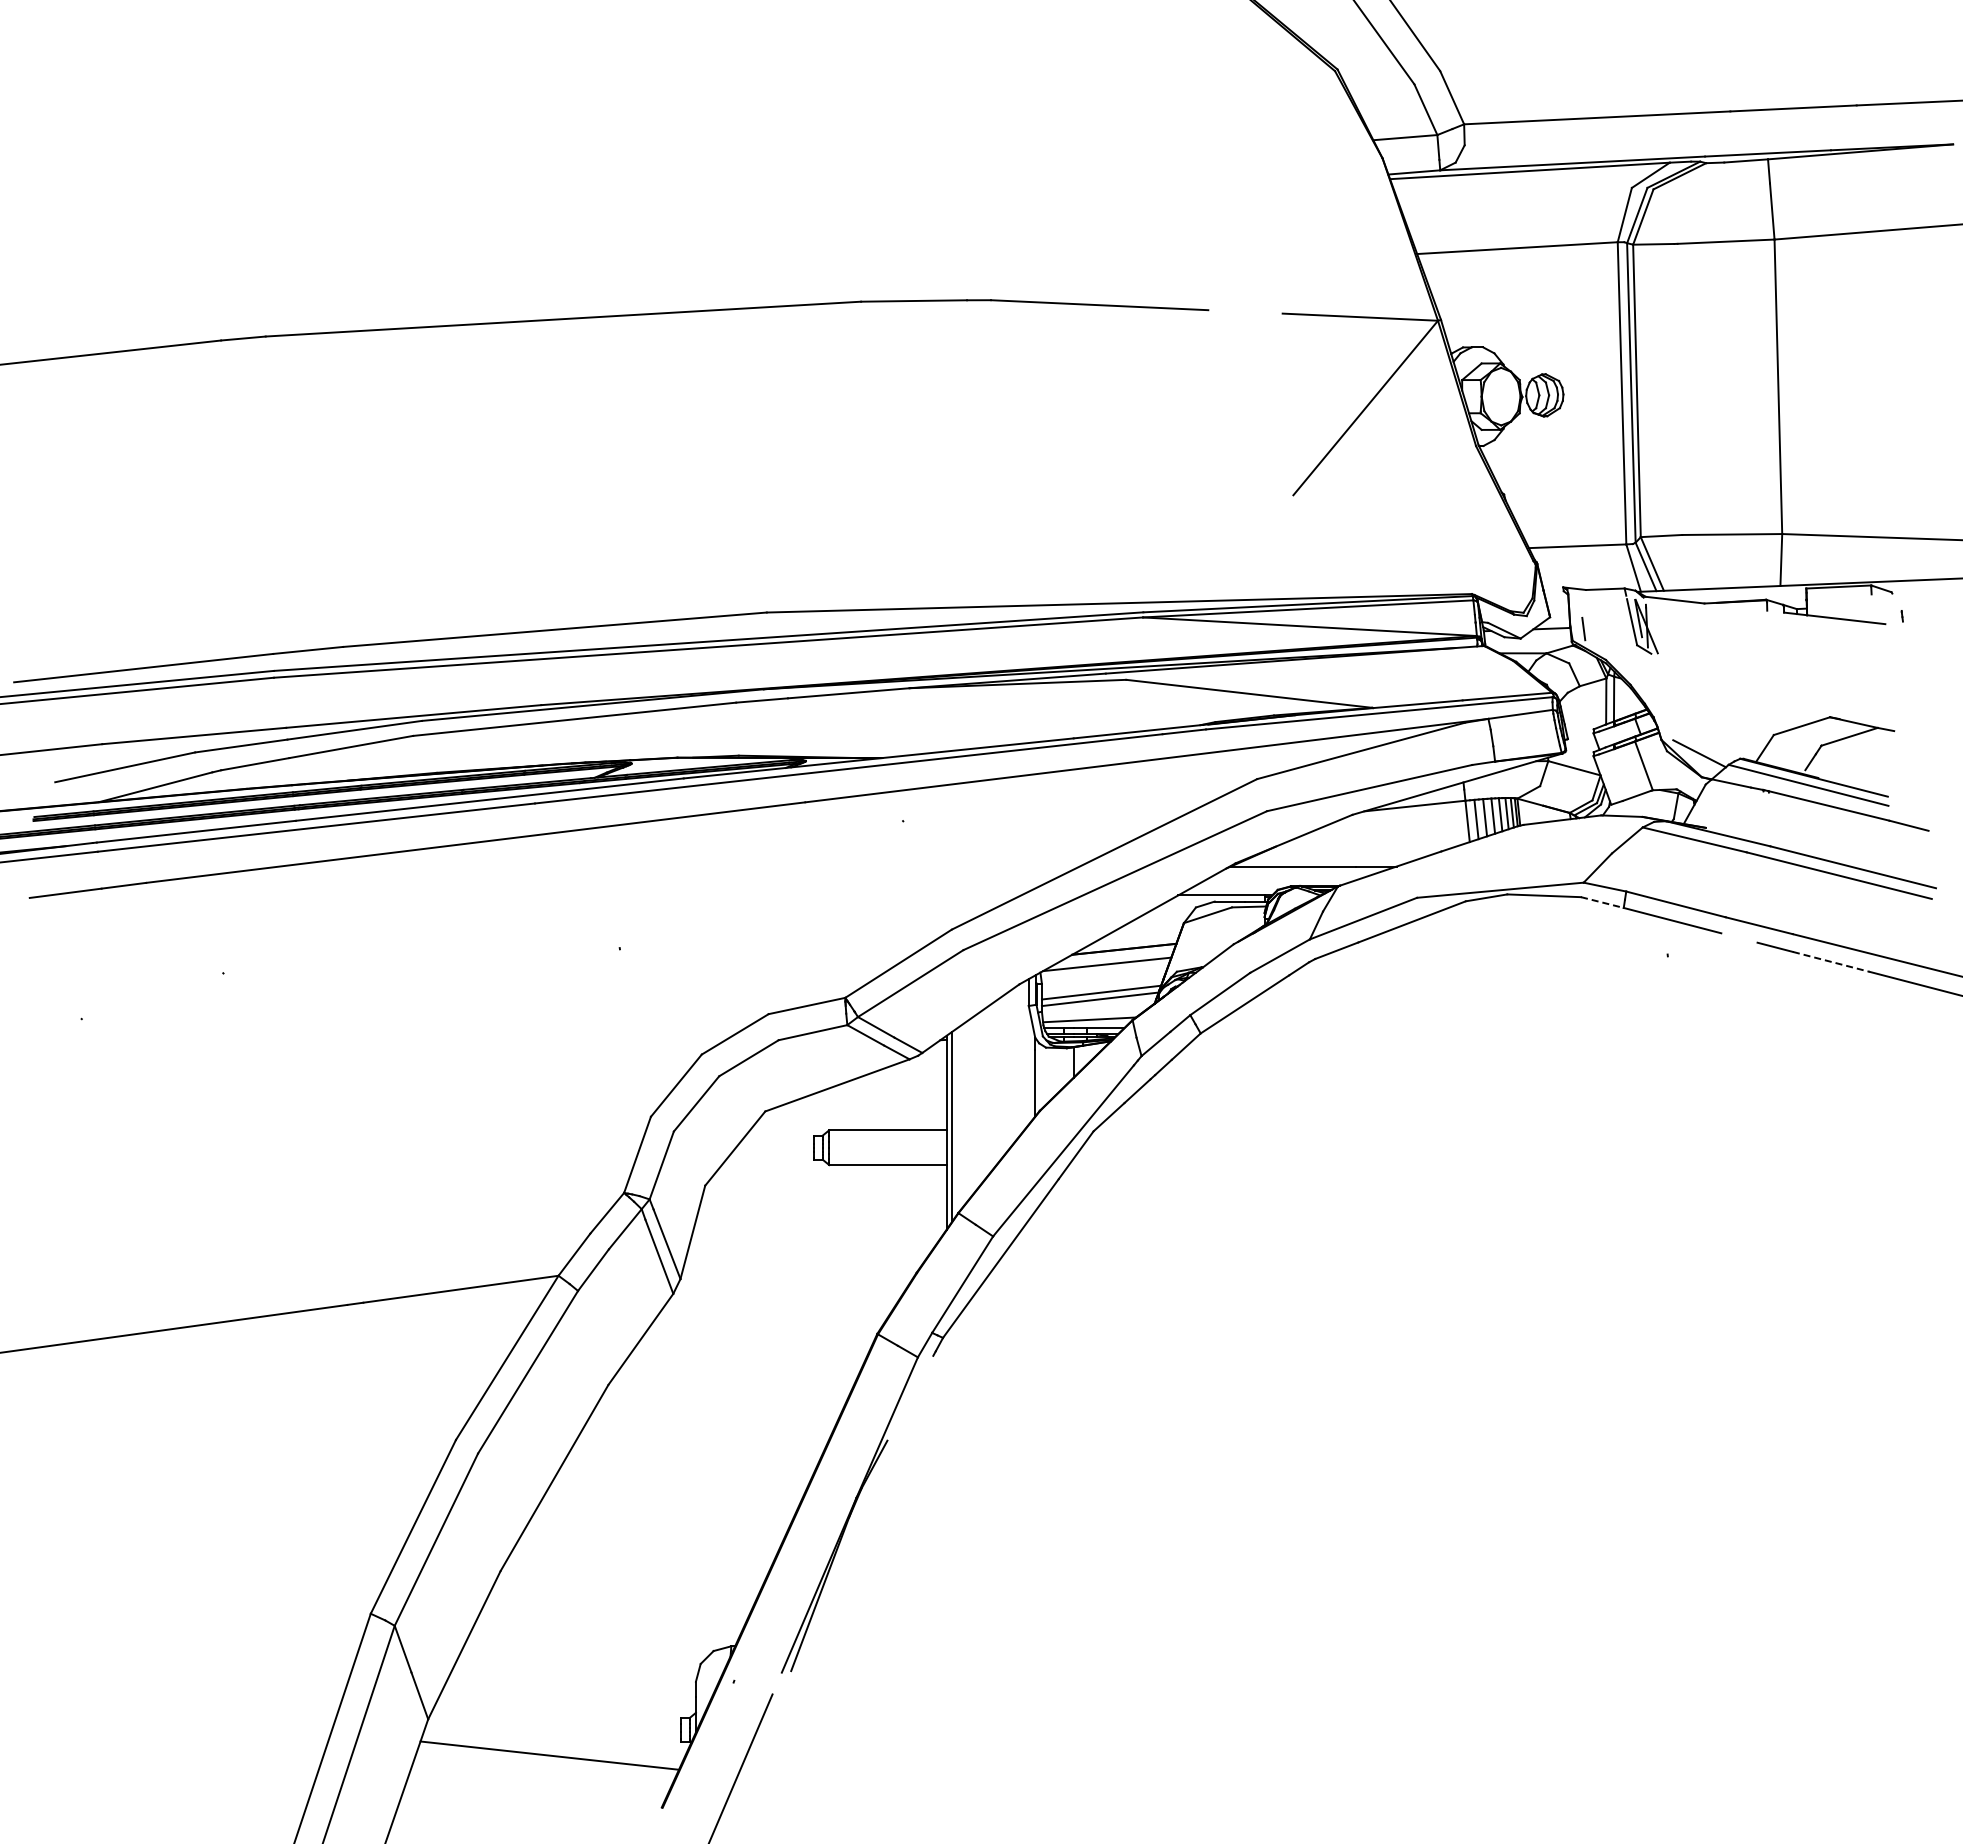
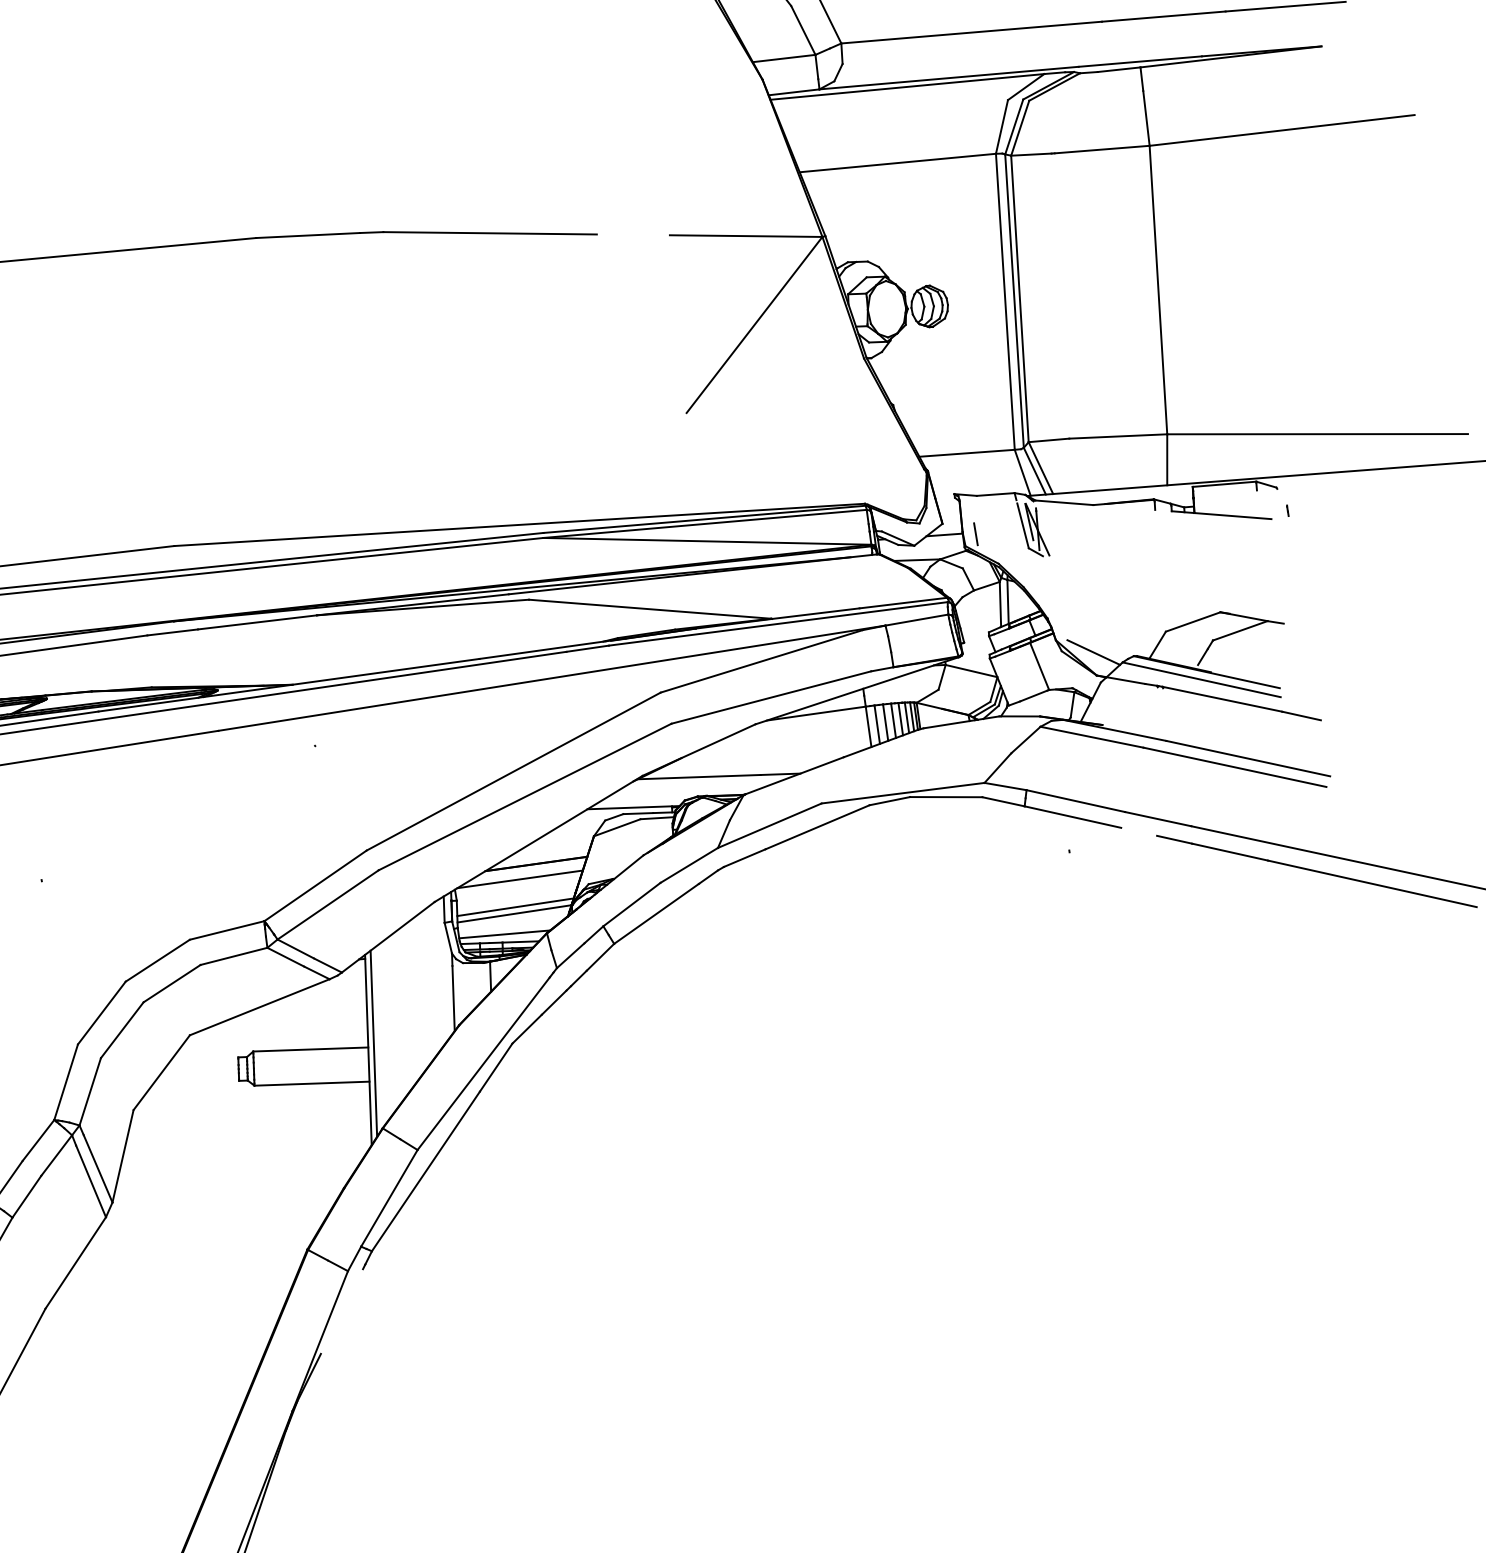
line: (1602, 902) -> (1003, 801), dashed -> solid
line: (1831, 961) -> (1230, 851), dashed -> solid

